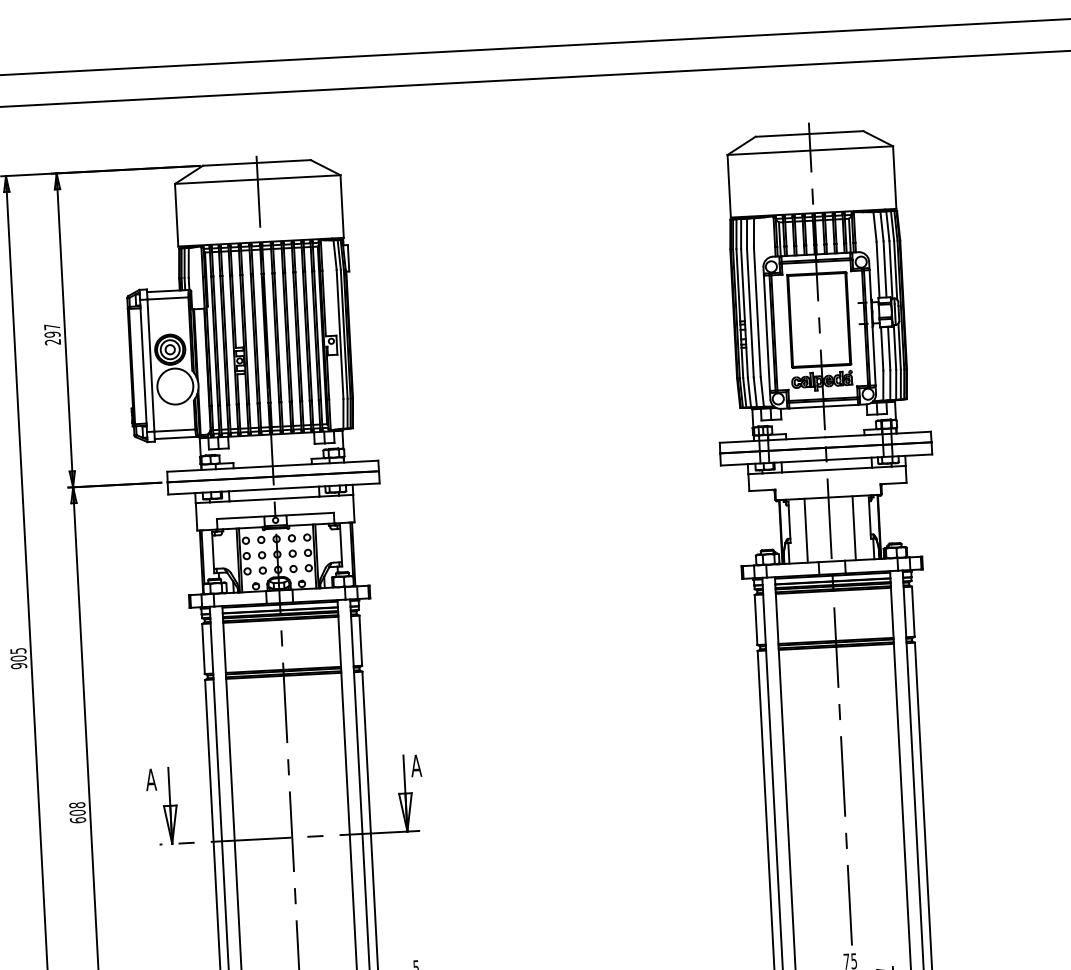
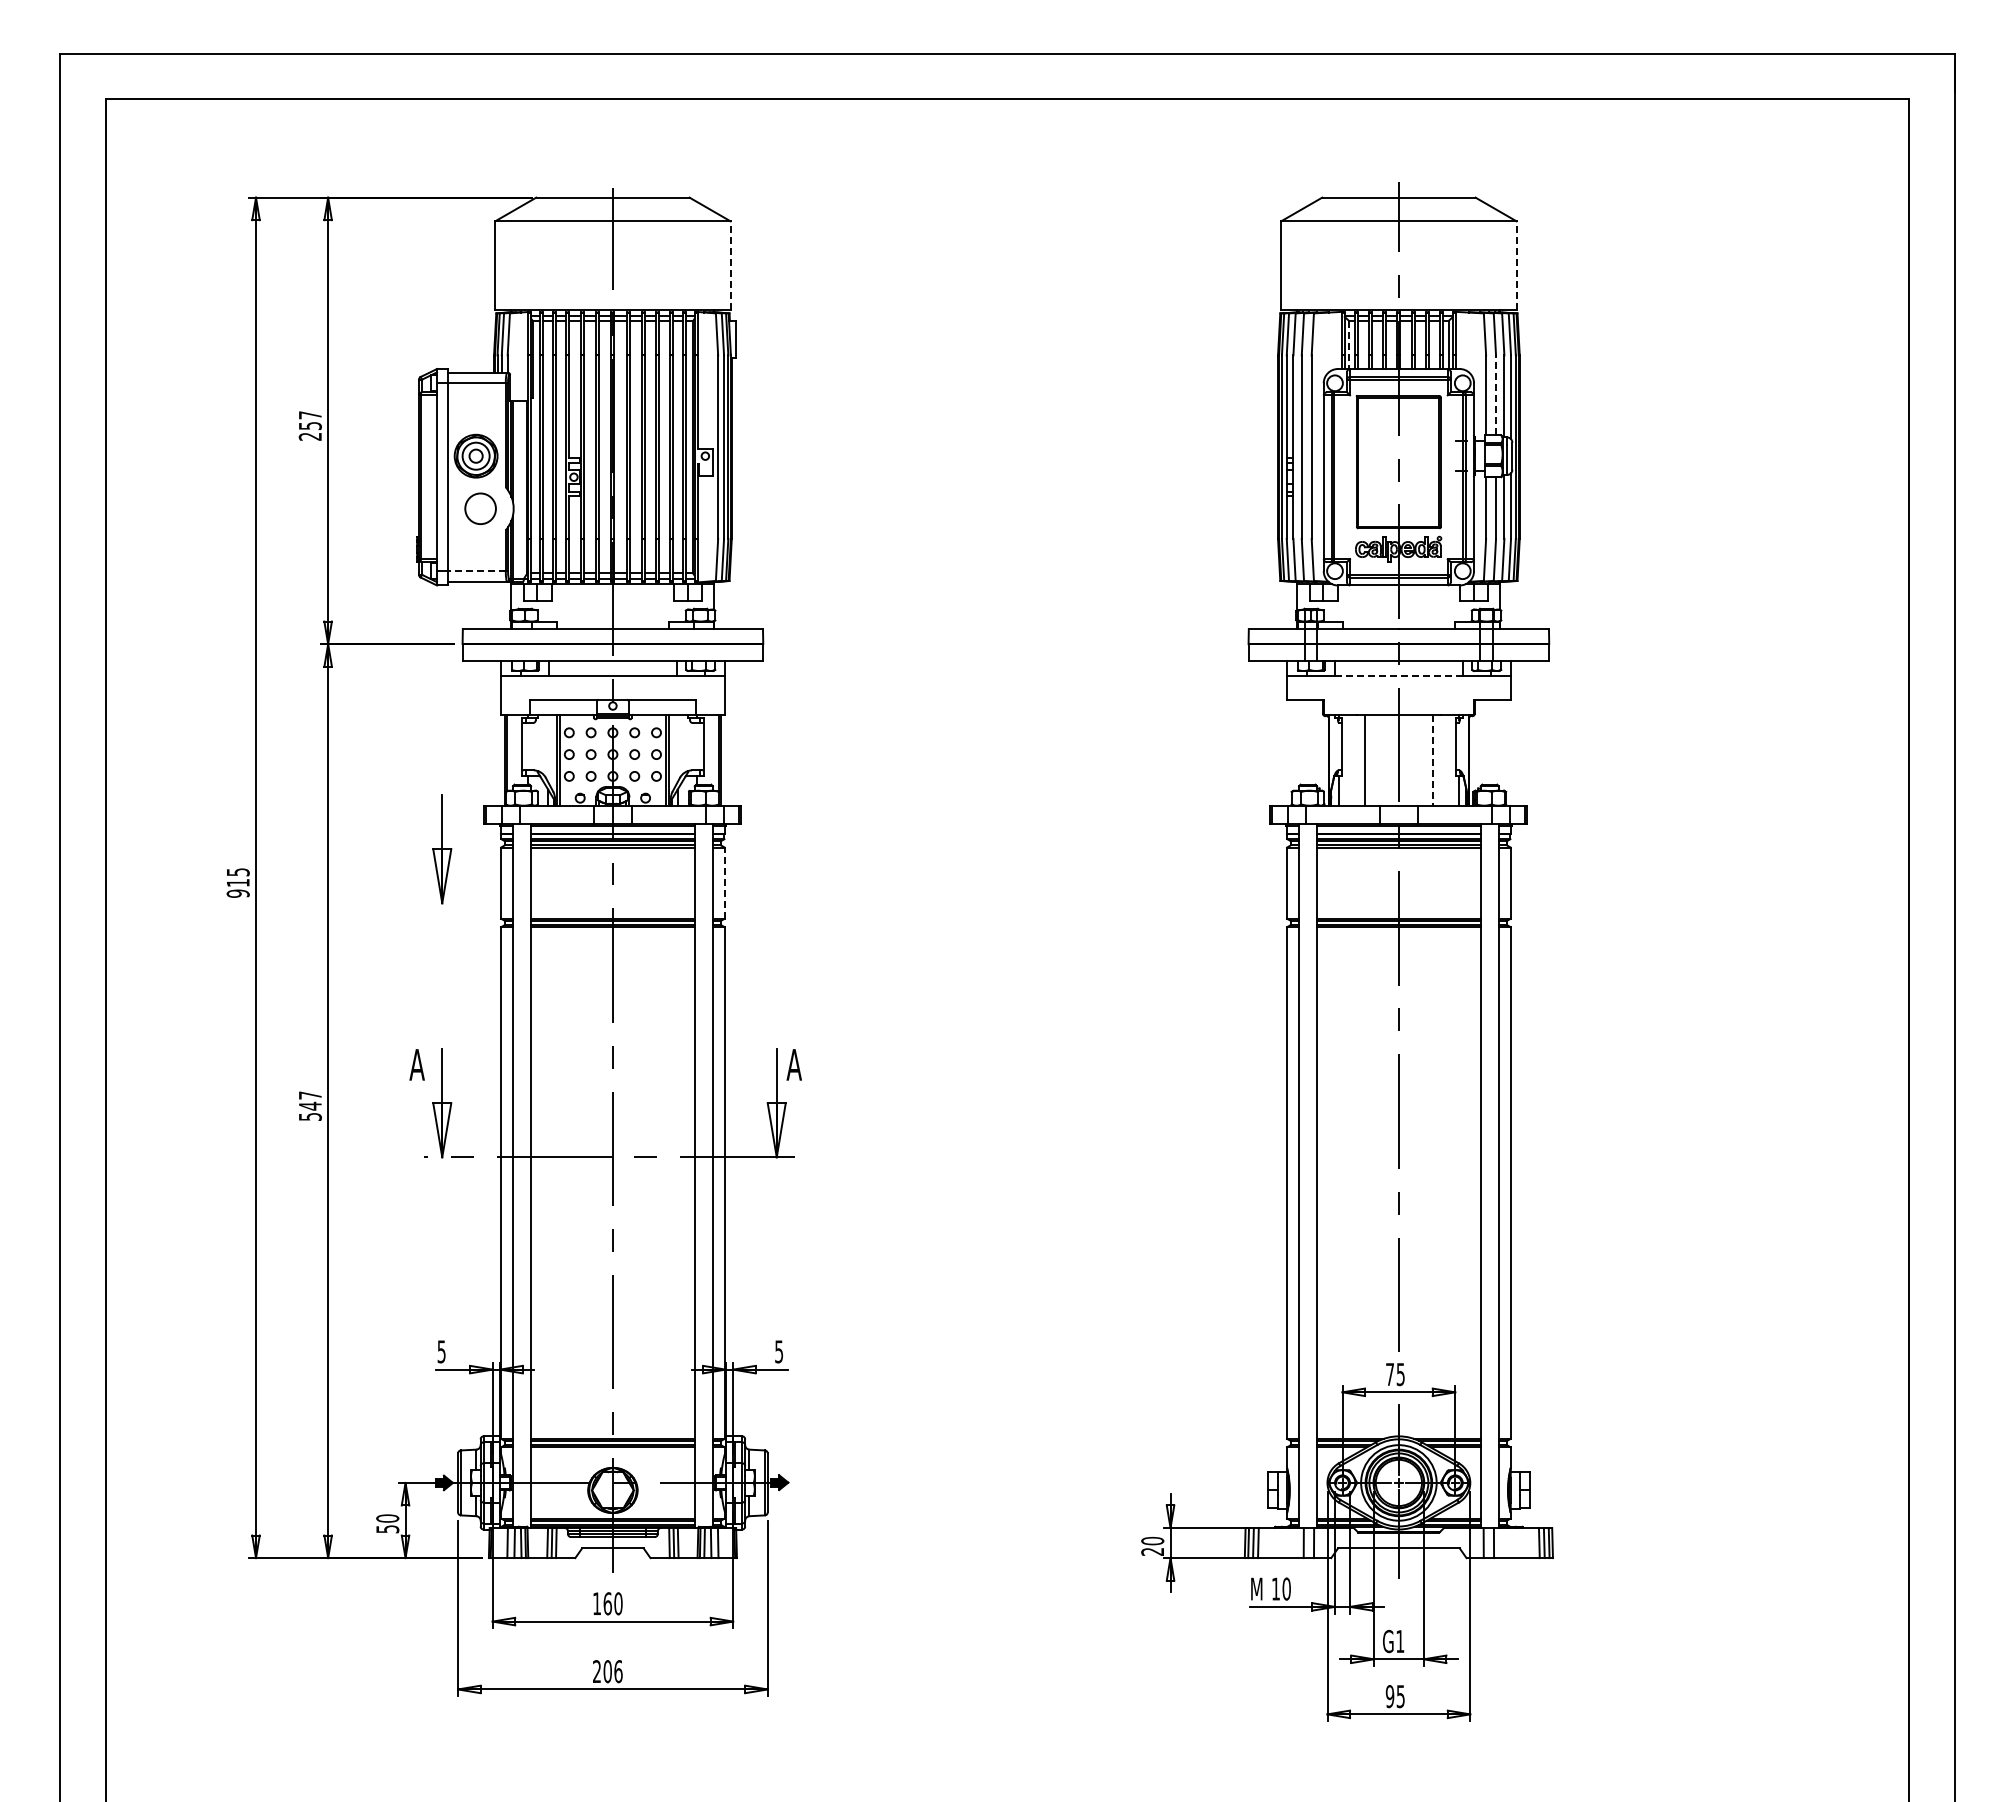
line: (894, 177) -> (1516, 265), solid -> dashed
line: (342, 206) -> (730, 265), solid -> dashed
line: (780, 239) -> (1349, 345), solid -> dashed
line: (885, 269) -> (1496, 395), solid -> dashed
text: (51, 334) -> (309, 425), 297 -> 257
circle: (175, 386) -> (480, 508), size x0.6
line: (174, 430) -> (476, 571), solid -> dashed
line: (827, 469) -> (1399, 675), solid -> dashed
line: (854, 528) -> (1433, 760), solid -> dashed
part: (161, 627) -> (442, 849), added
line: (360, 640) -> (724, 883), solid -> dashed
text: (18, 658) -> (237, 882), 905 -> 915
text: (77, 813) -> (309, 1106), 608 -> 547

